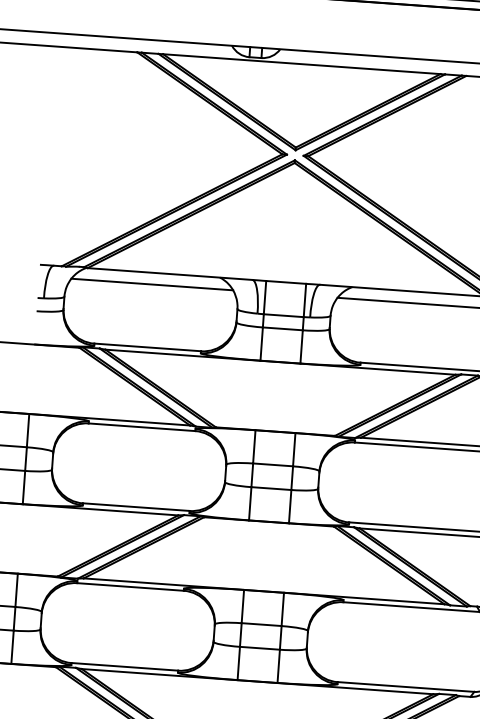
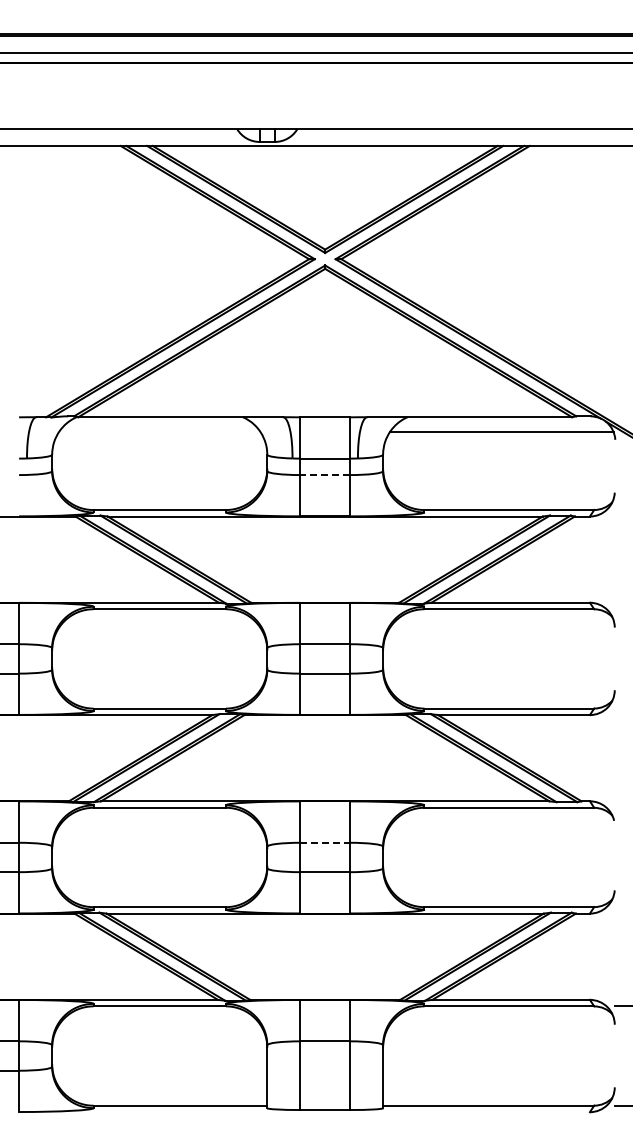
line: (152, 284) -> (159, 431), removed
line: (283, 329) -> (325, 475), solid -> dashed
line: (261, 624) -> (325, 842), solid -> dashed

